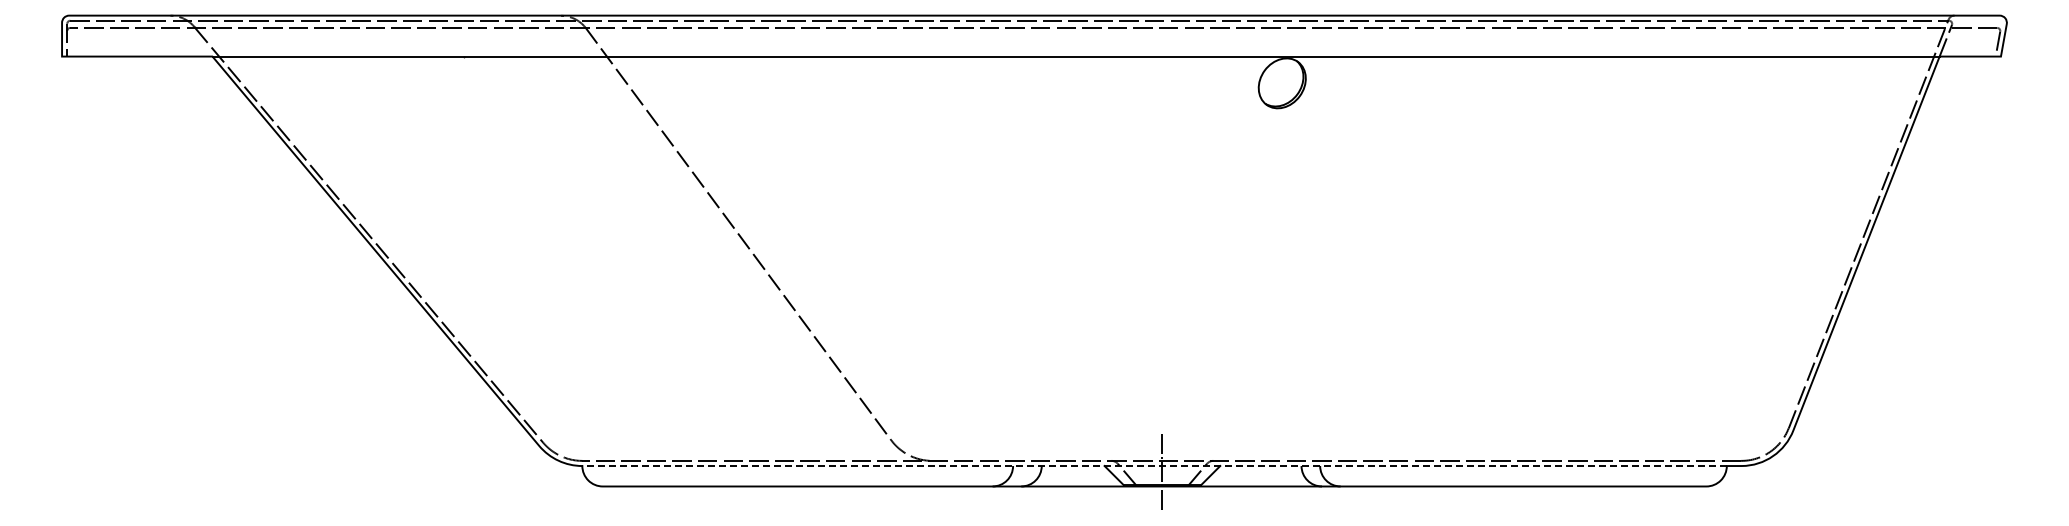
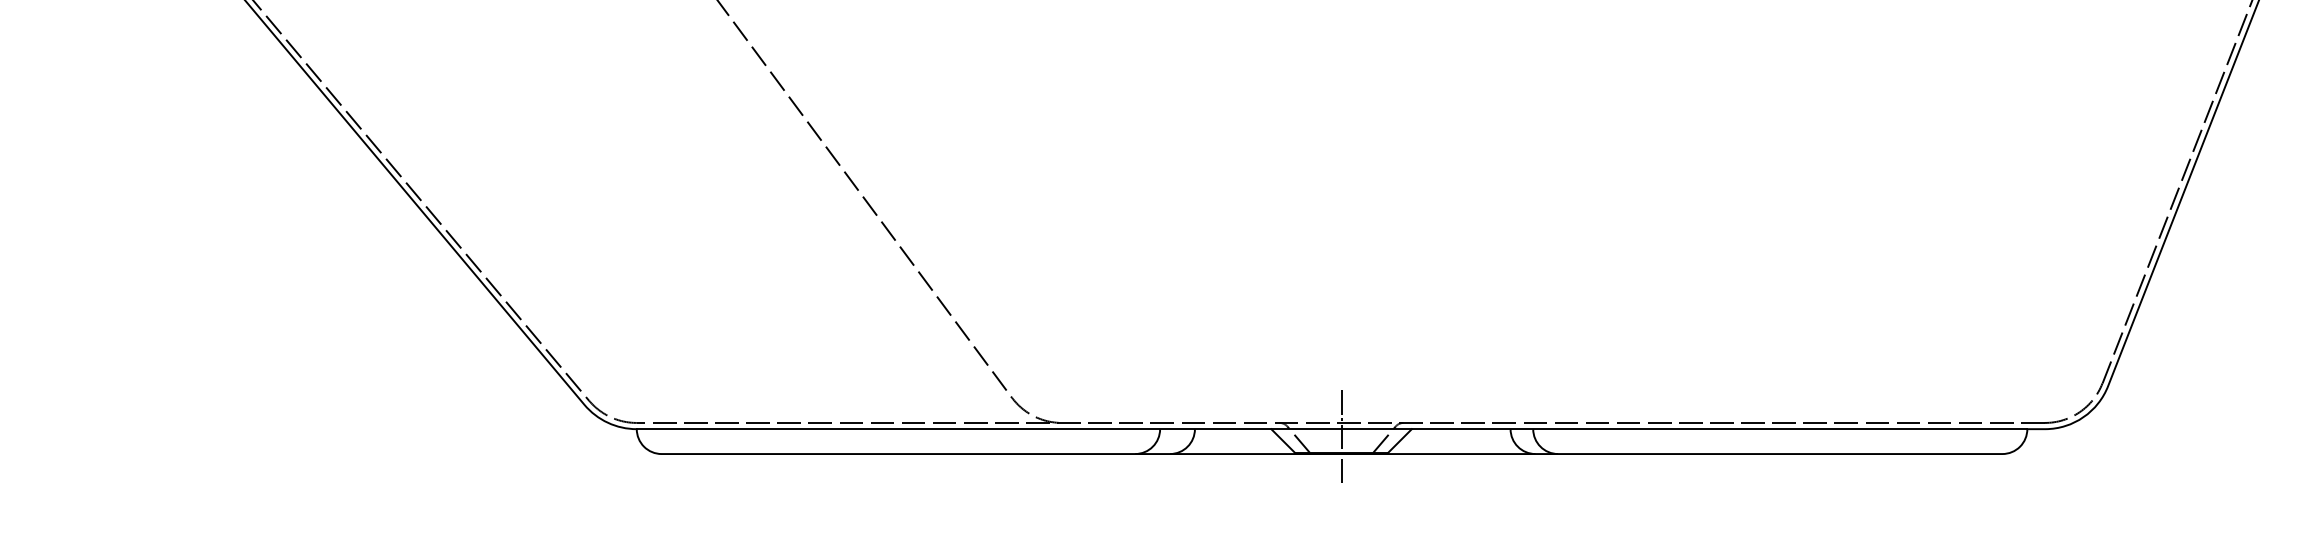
line: (1154, 466) -> (1331, 429), dashed -> solid

